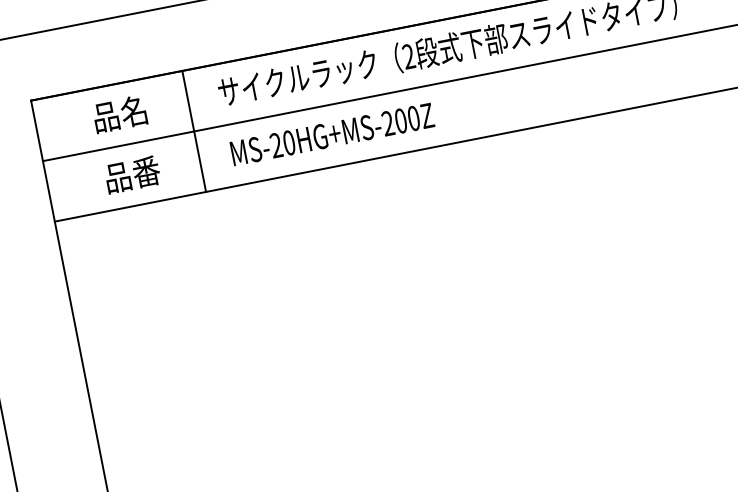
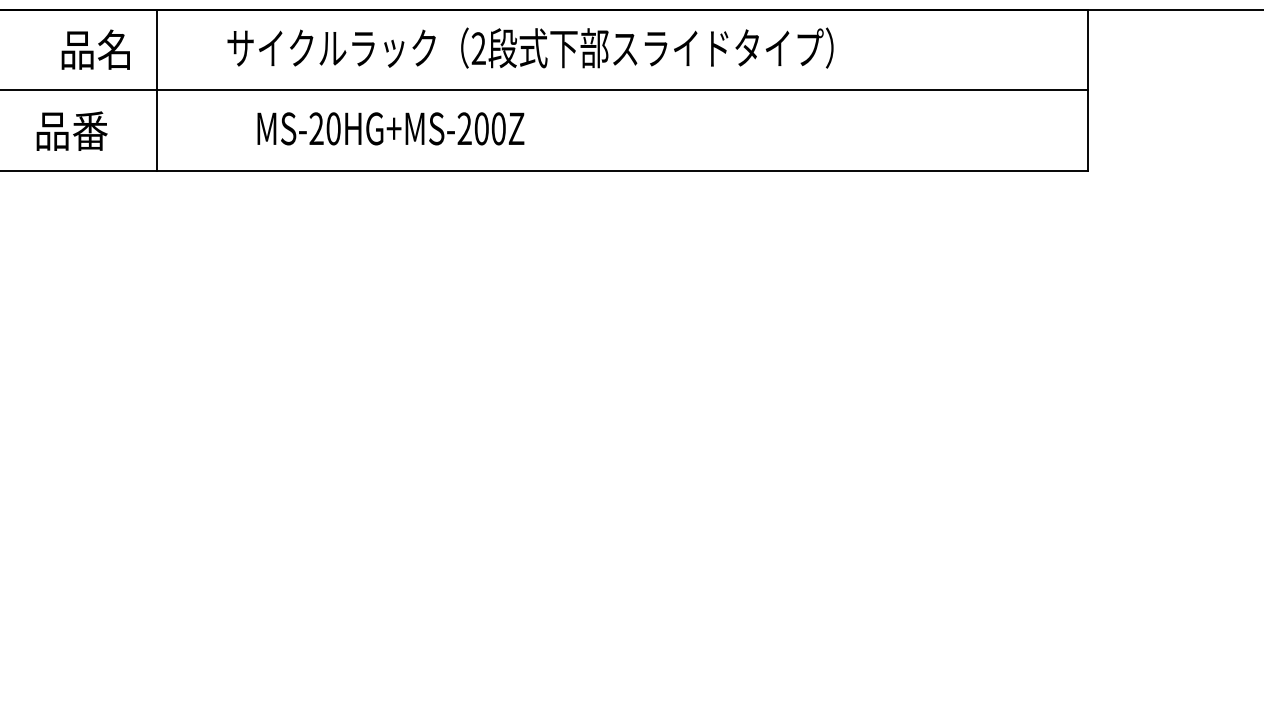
line: (194, 131) -> (157, 90), moved
text: (332, 134) -> (390, 128), moved
text: (132, 174) -> (71, 130), moved

